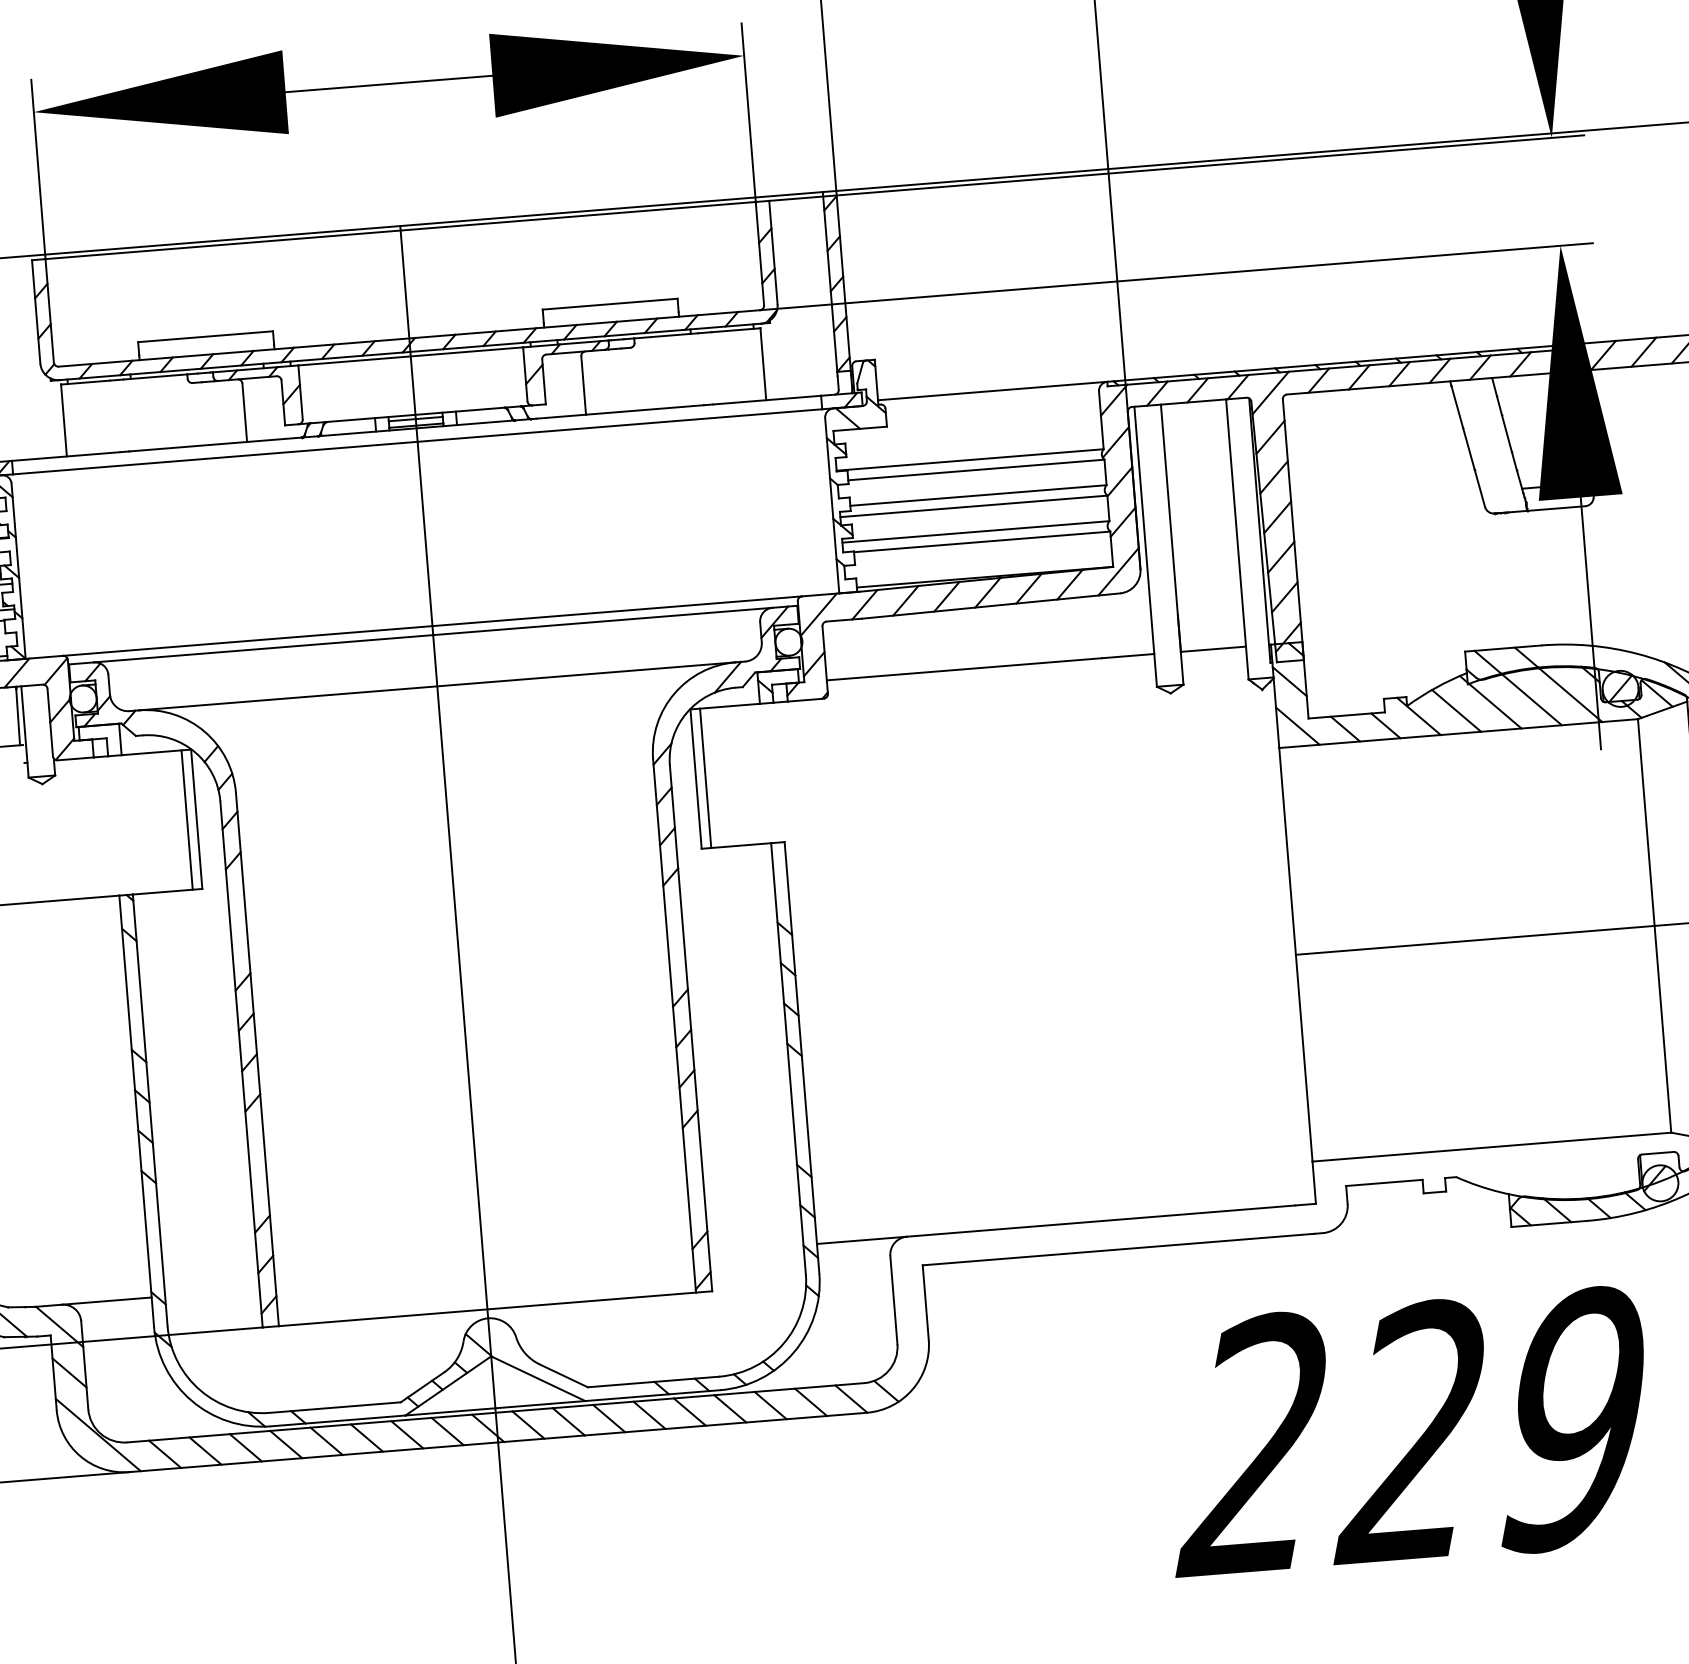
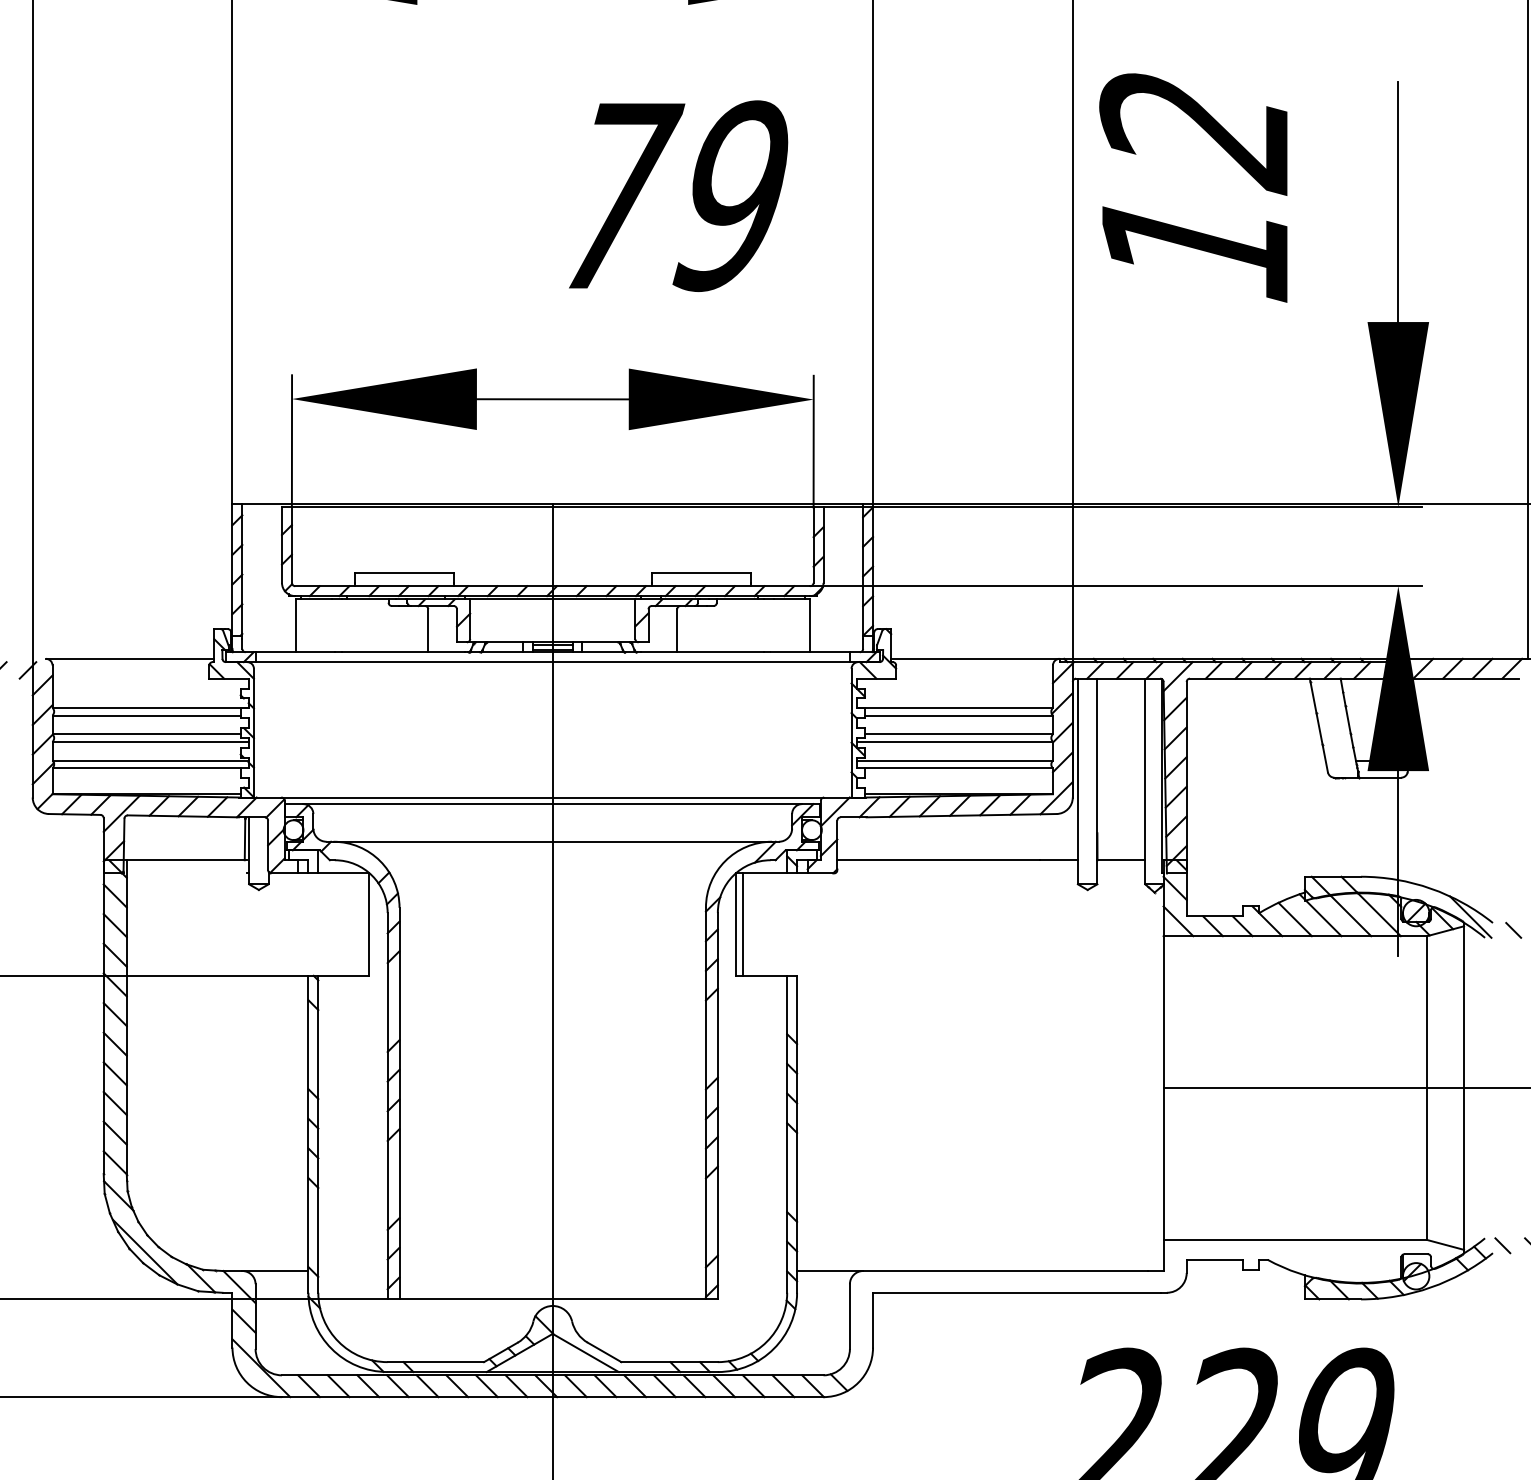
line: (187, 819) -> (362, 924), removed

